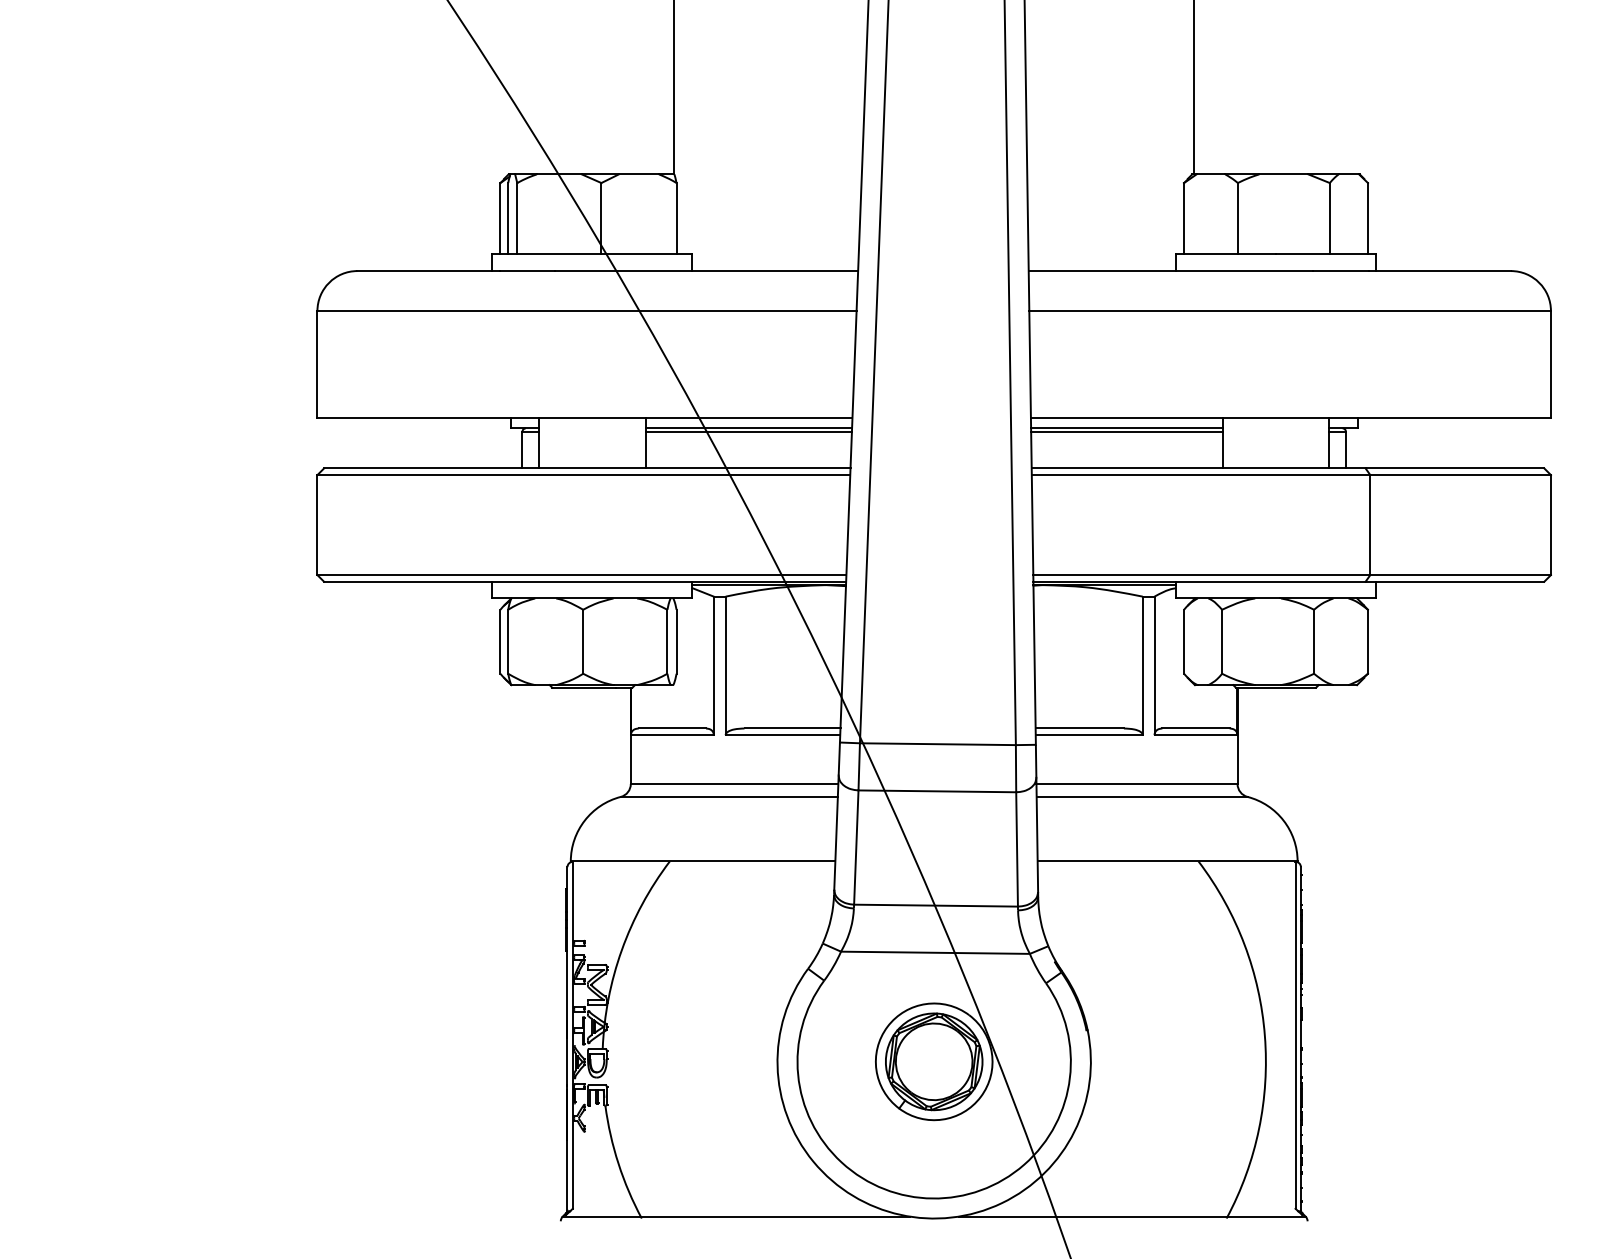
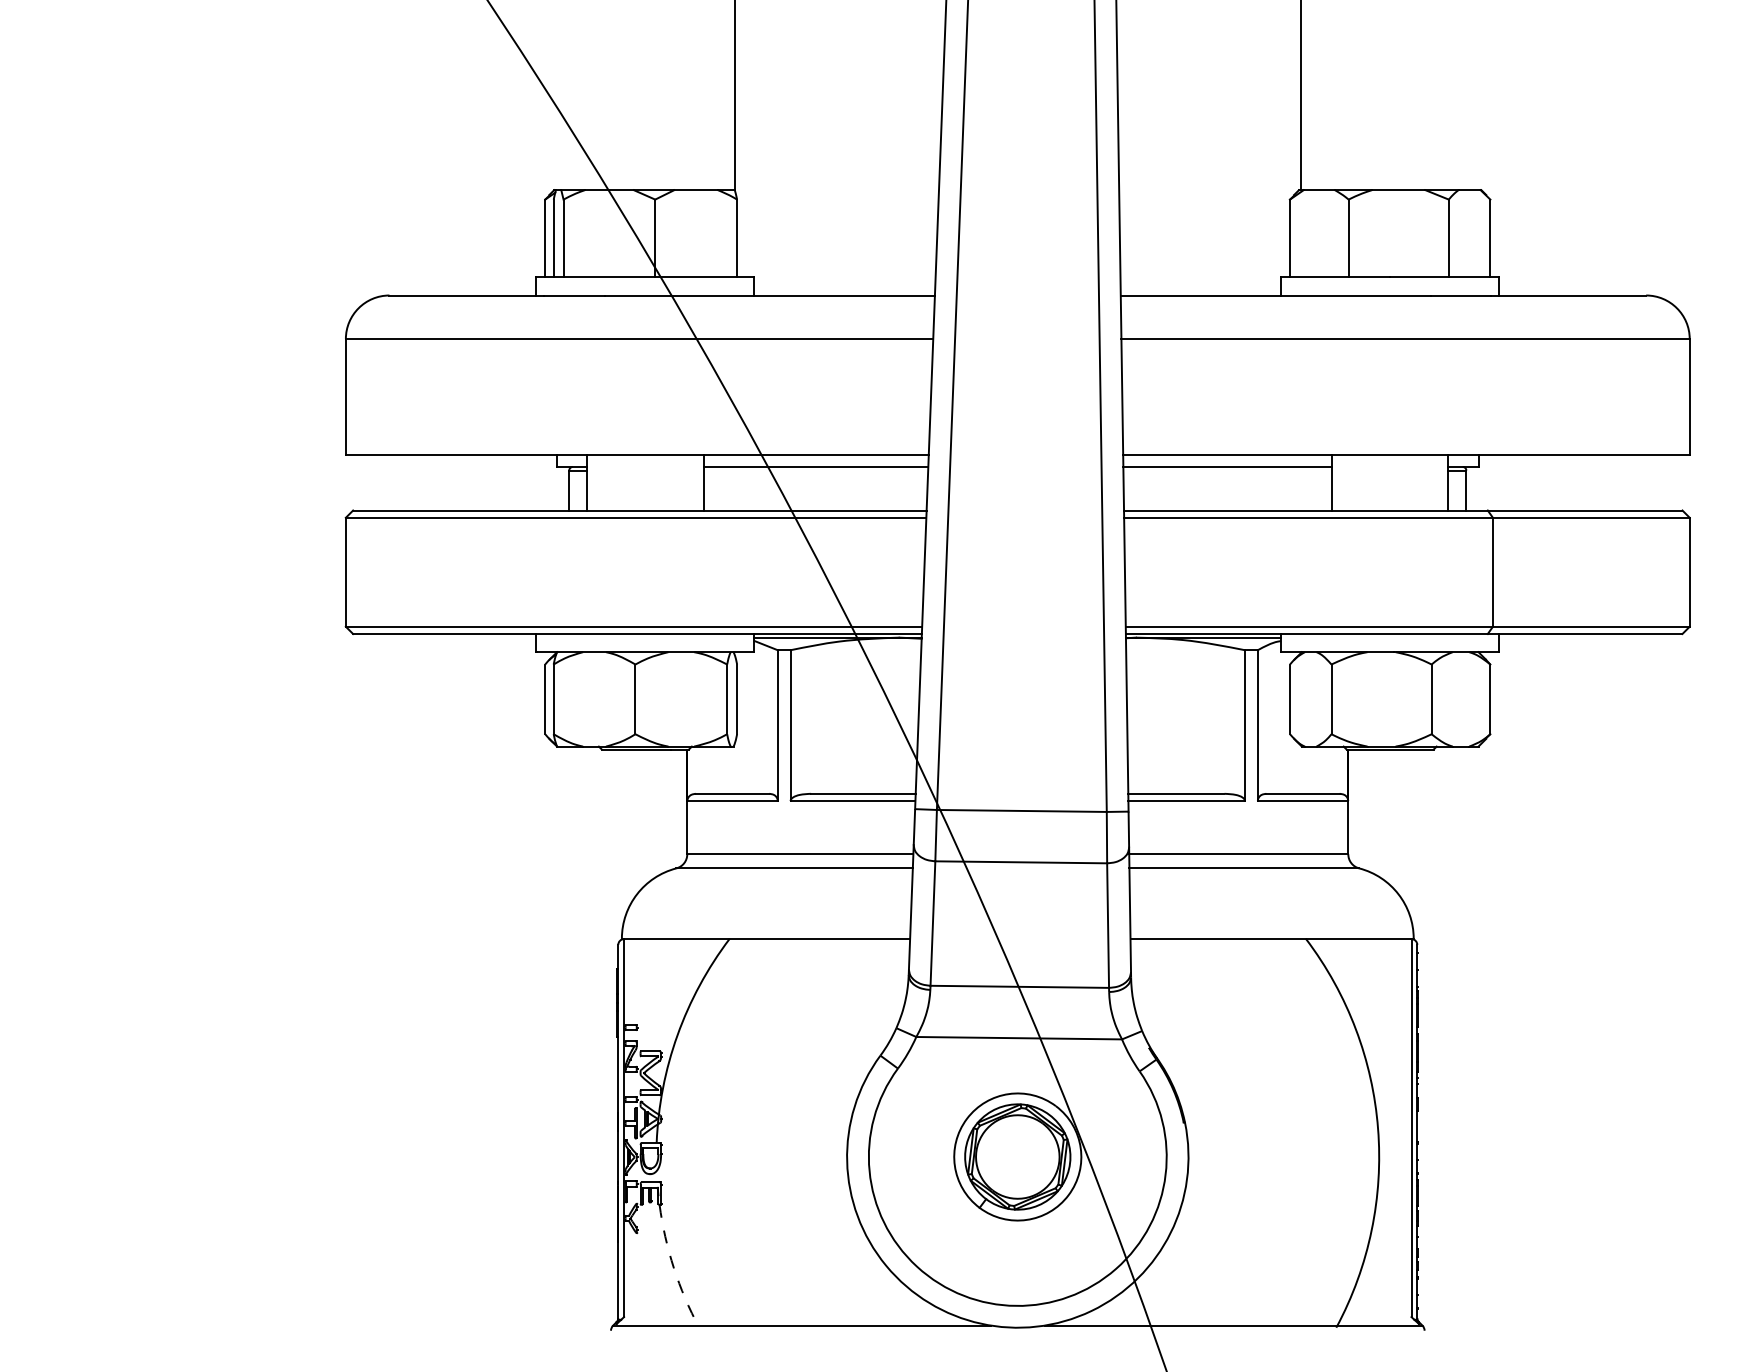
line: (748, 431) -> (815, 470), removed
line: (1126, 431) -> (1227, 470), removed
arc: (618, 1164) -> (673, 1268), solid -> dashed

